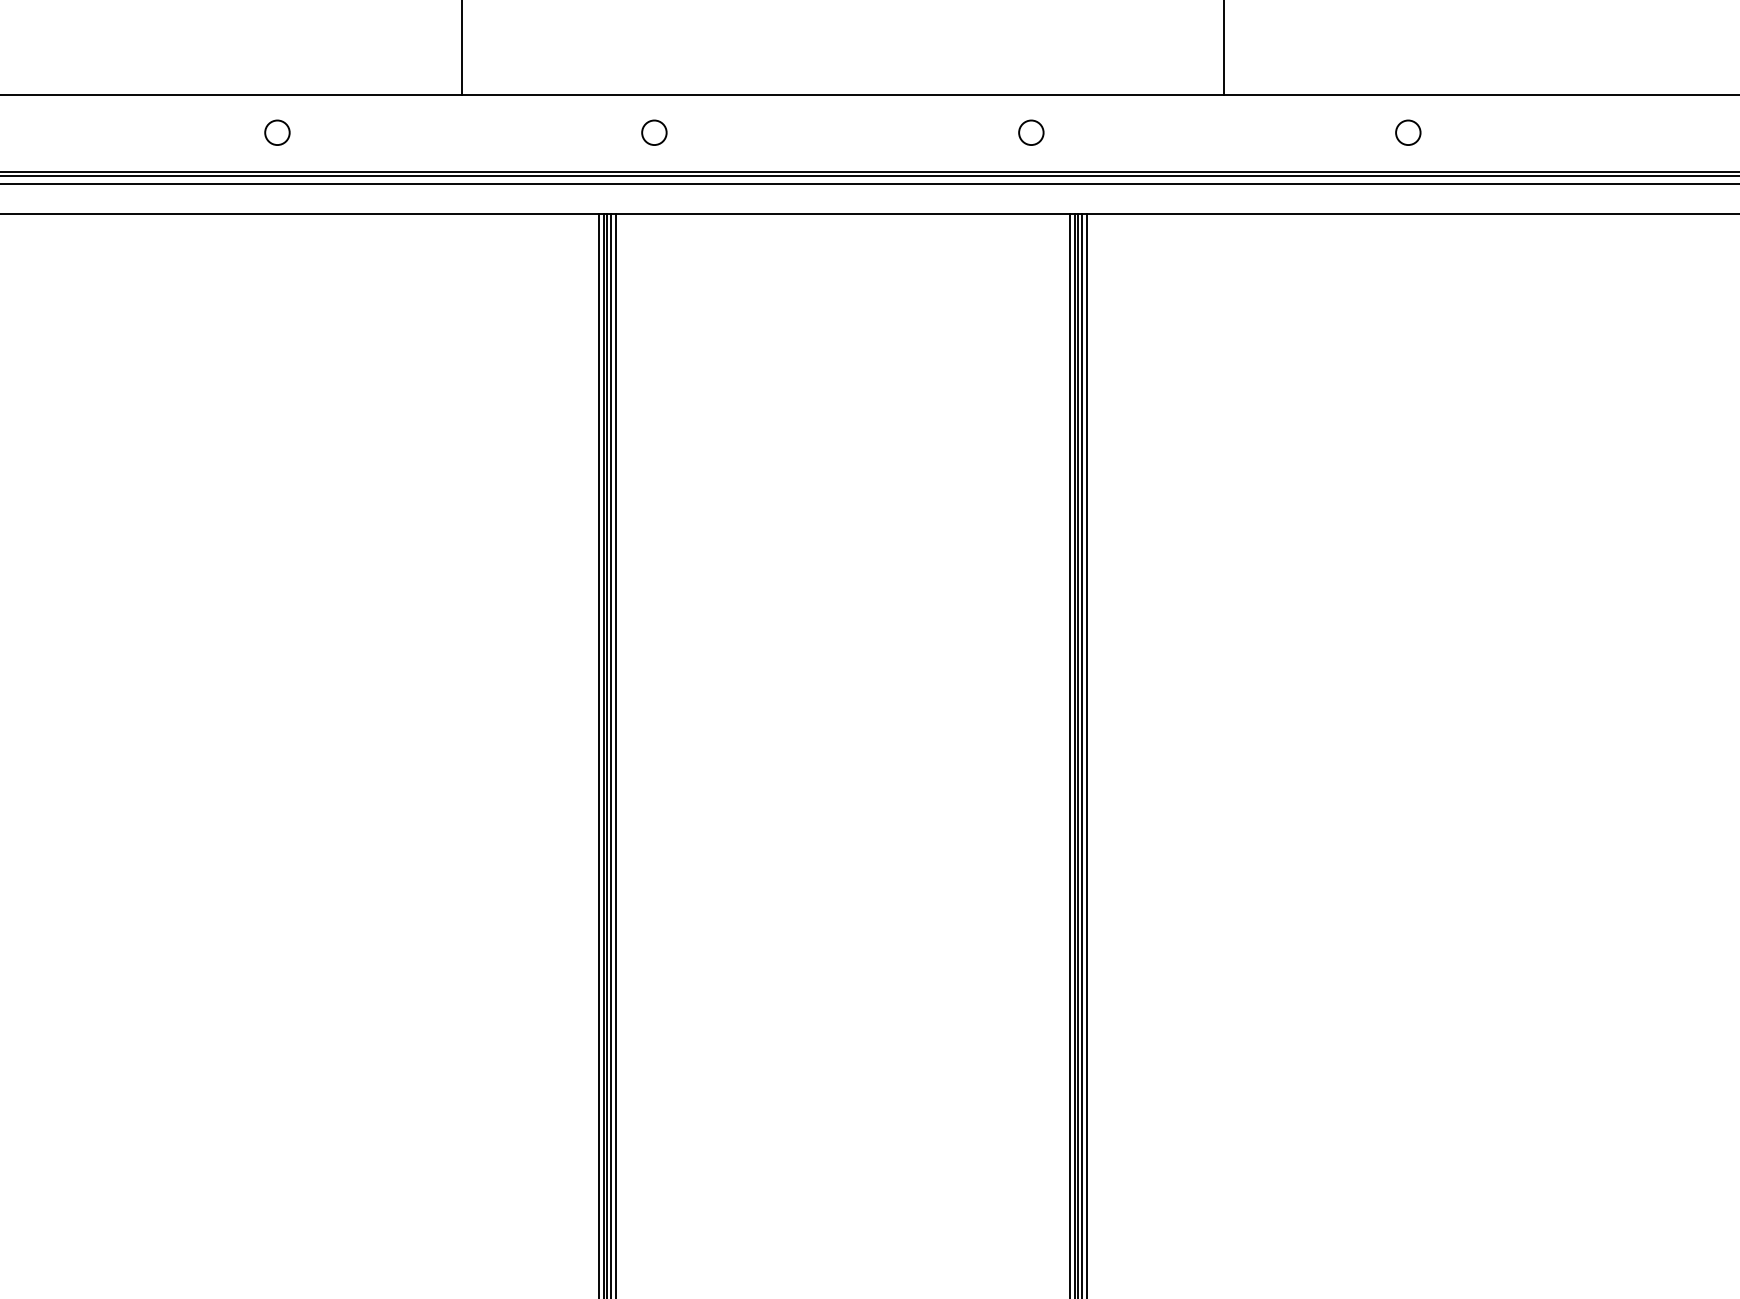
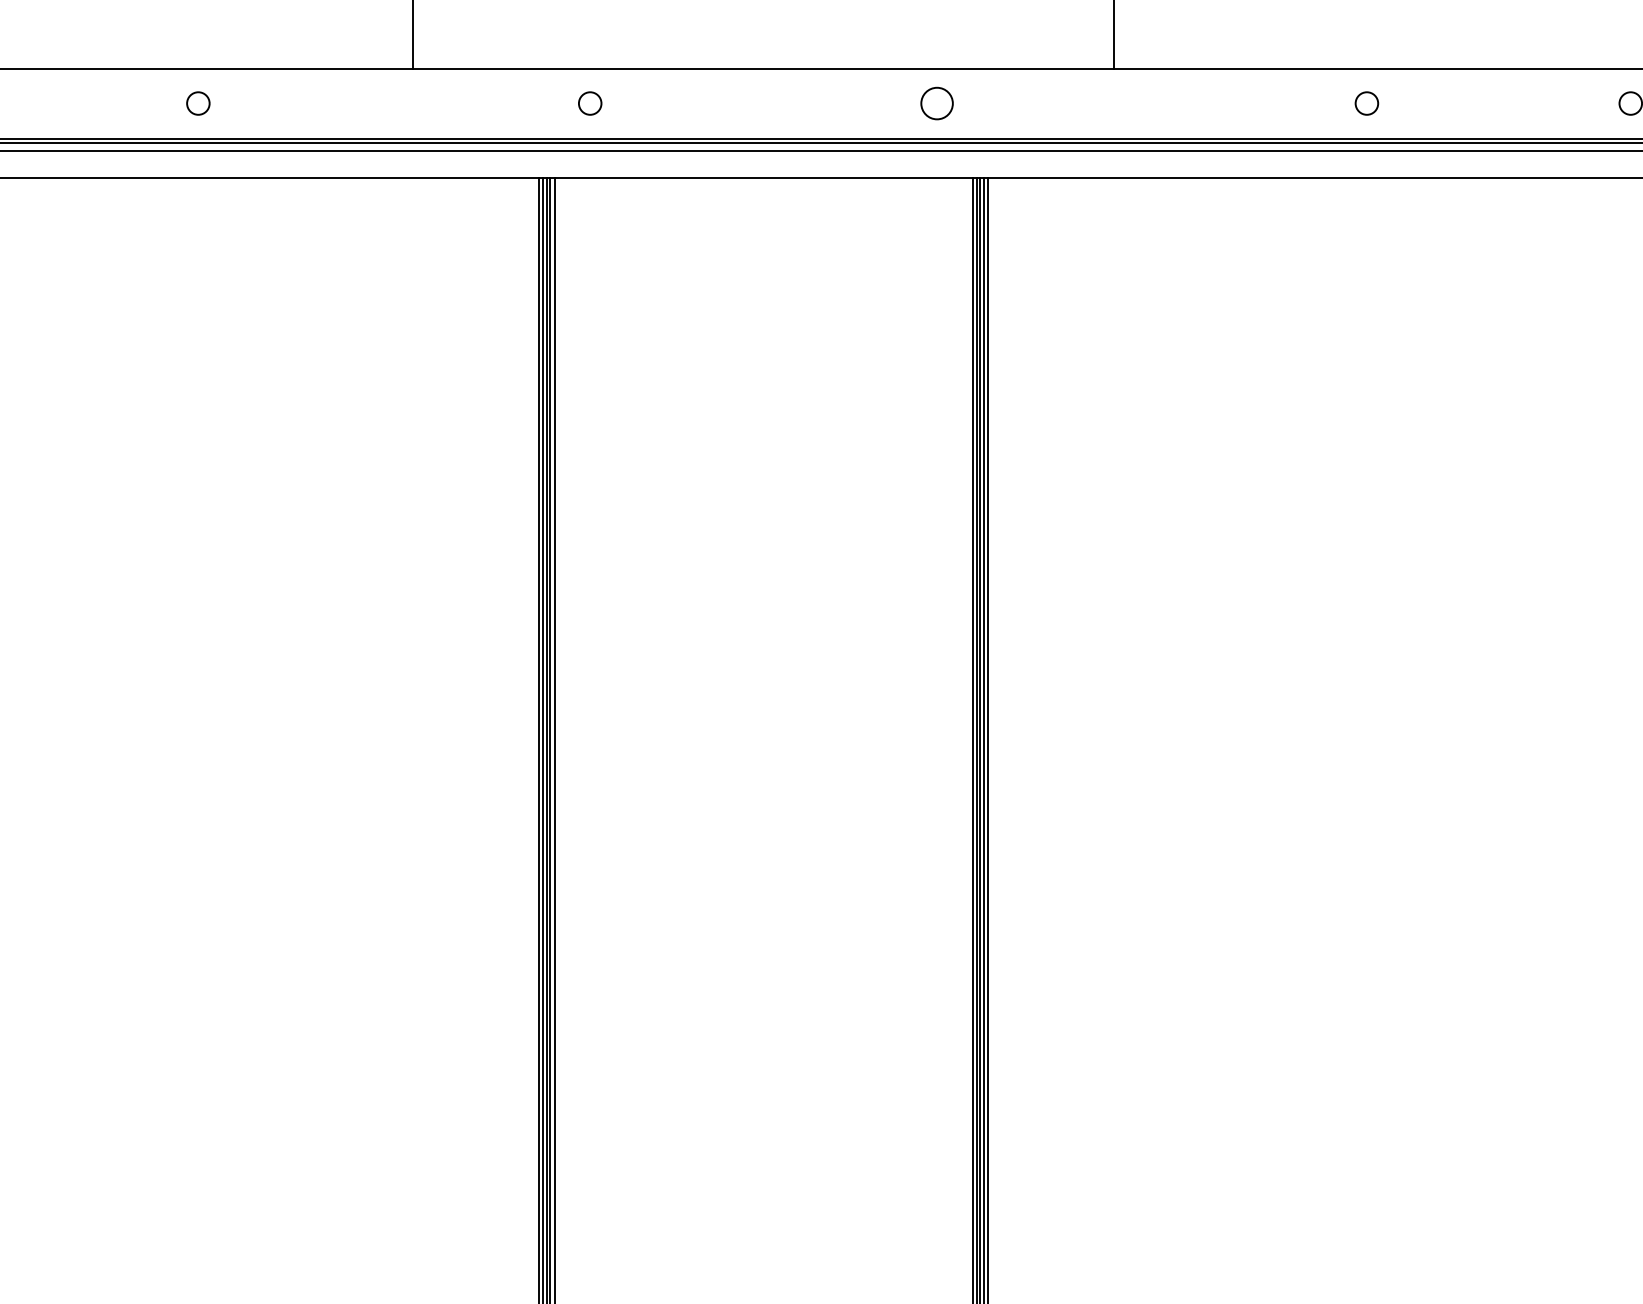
circle: (277, 132) -> (198, 103), moved
circle: (1030, 132) -> (936, 103), size x1.4
circle: (1407, 132) -> (1366, 103), moved

